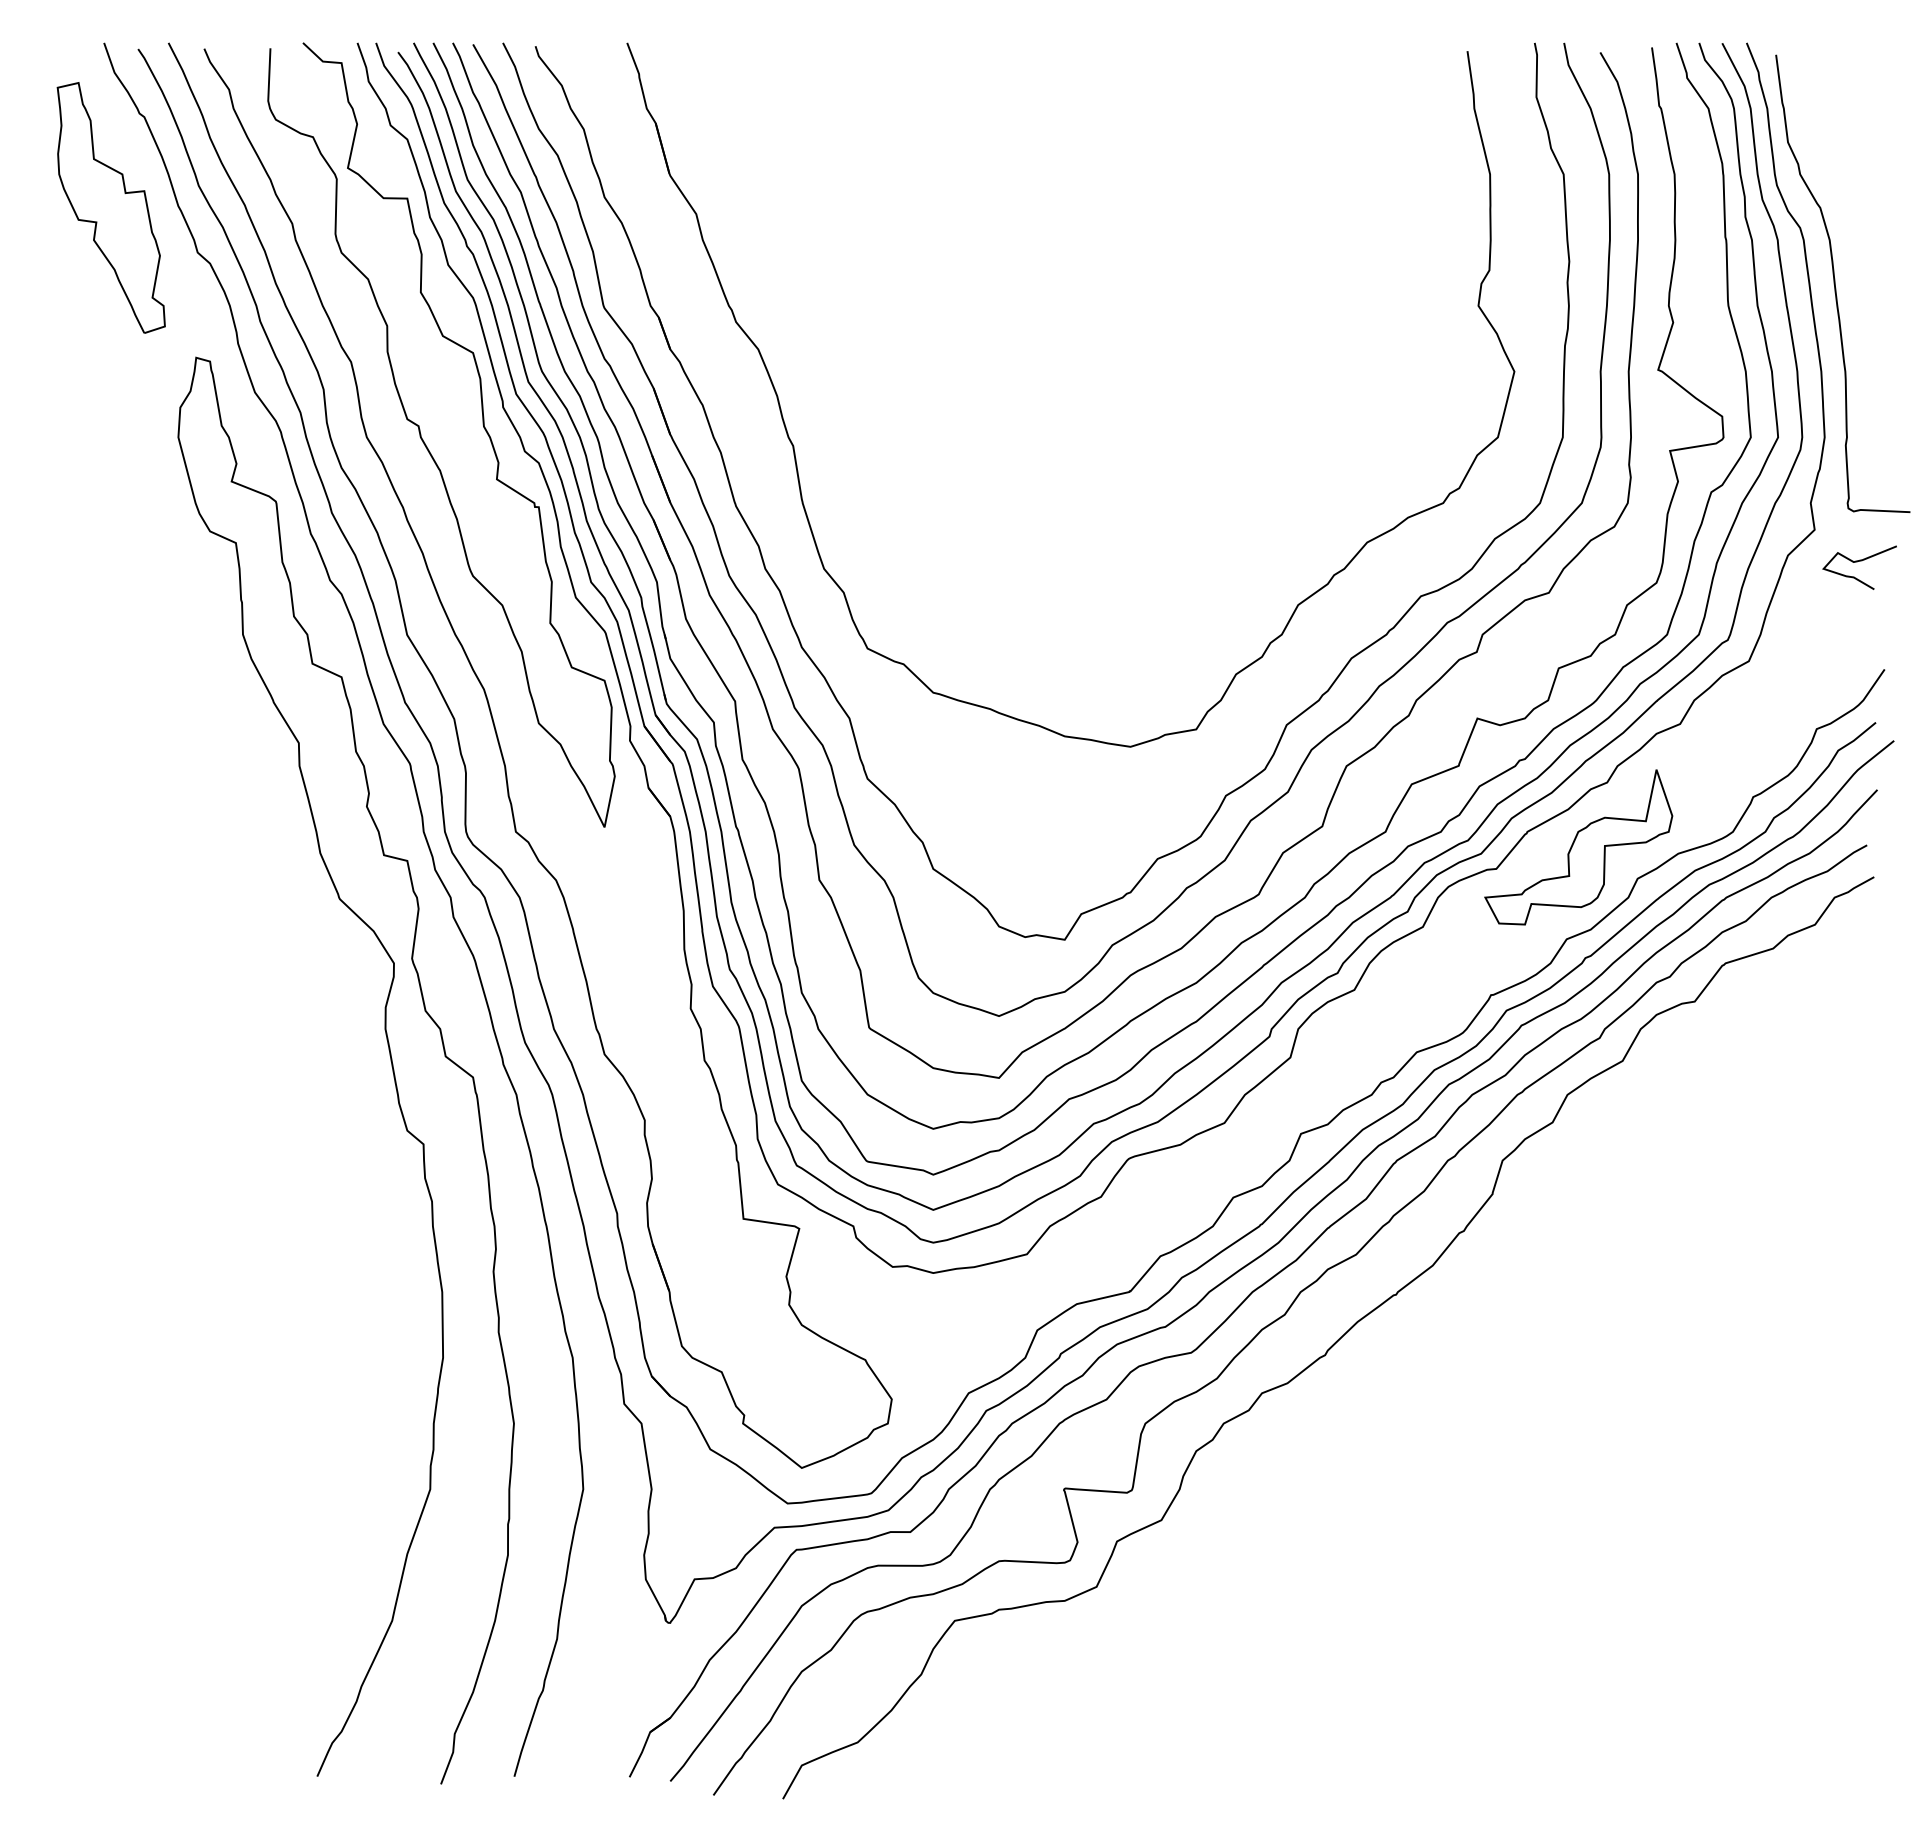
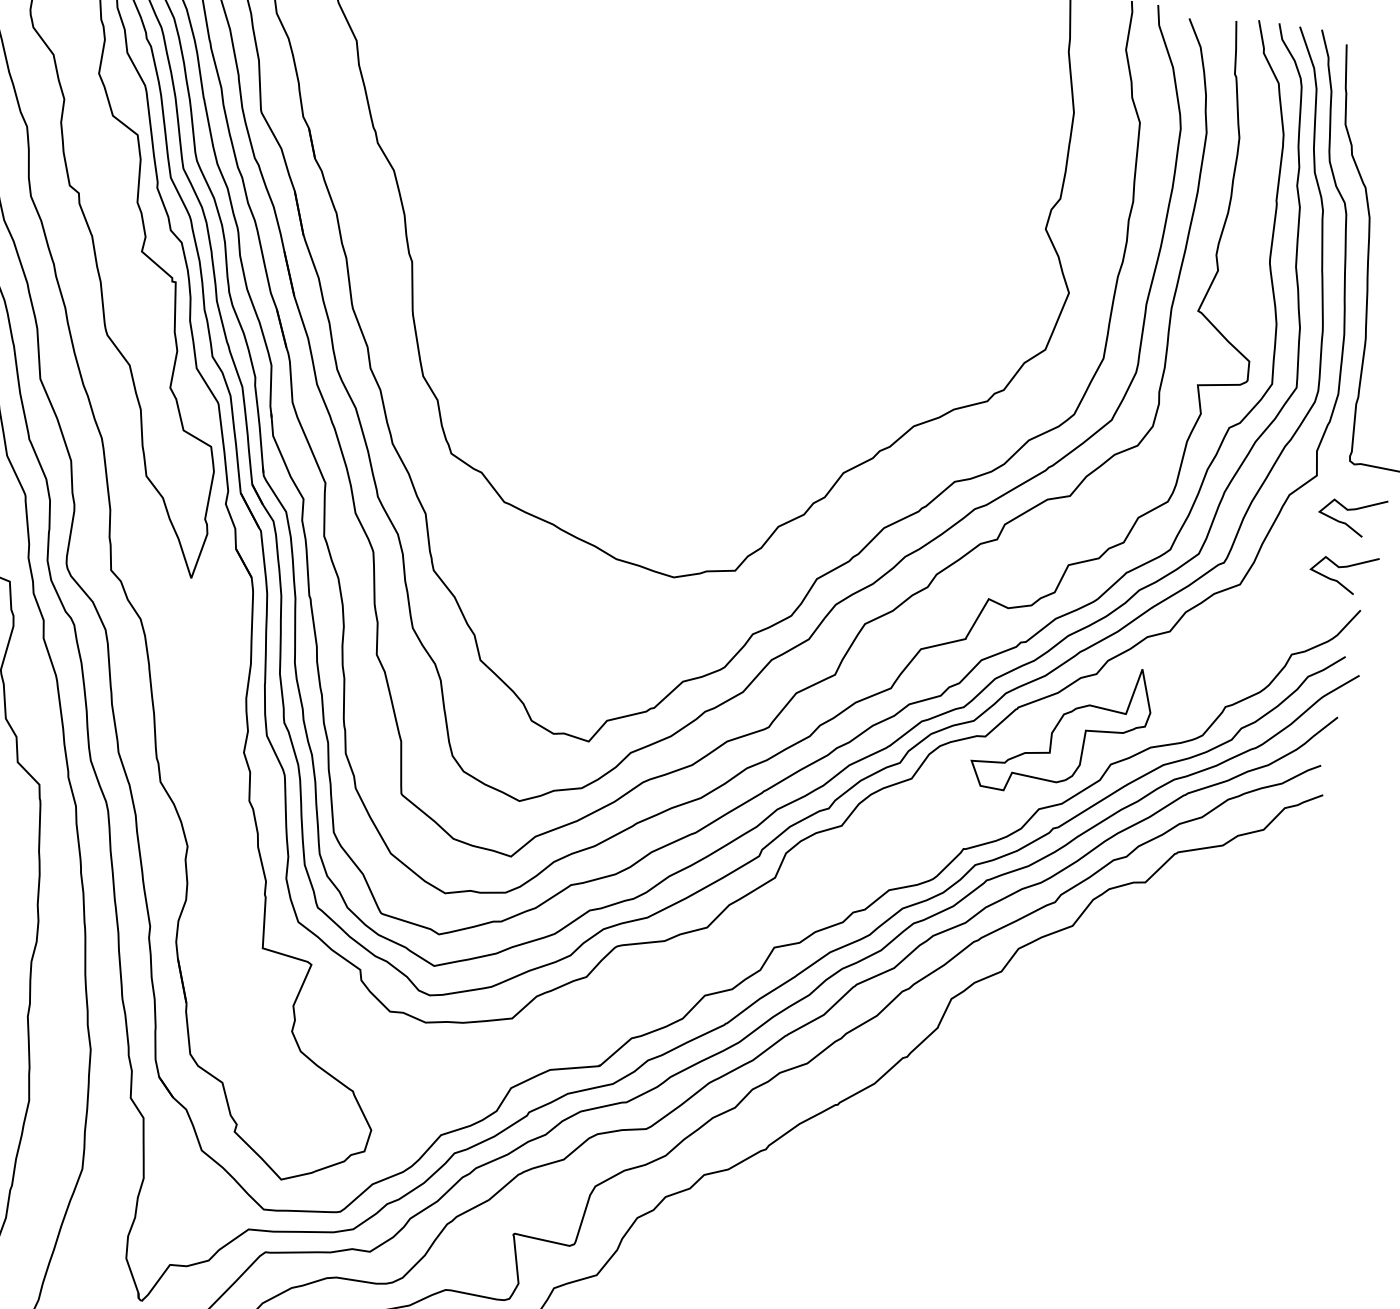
curve: (1857, 626) -> (1342, 568), added

